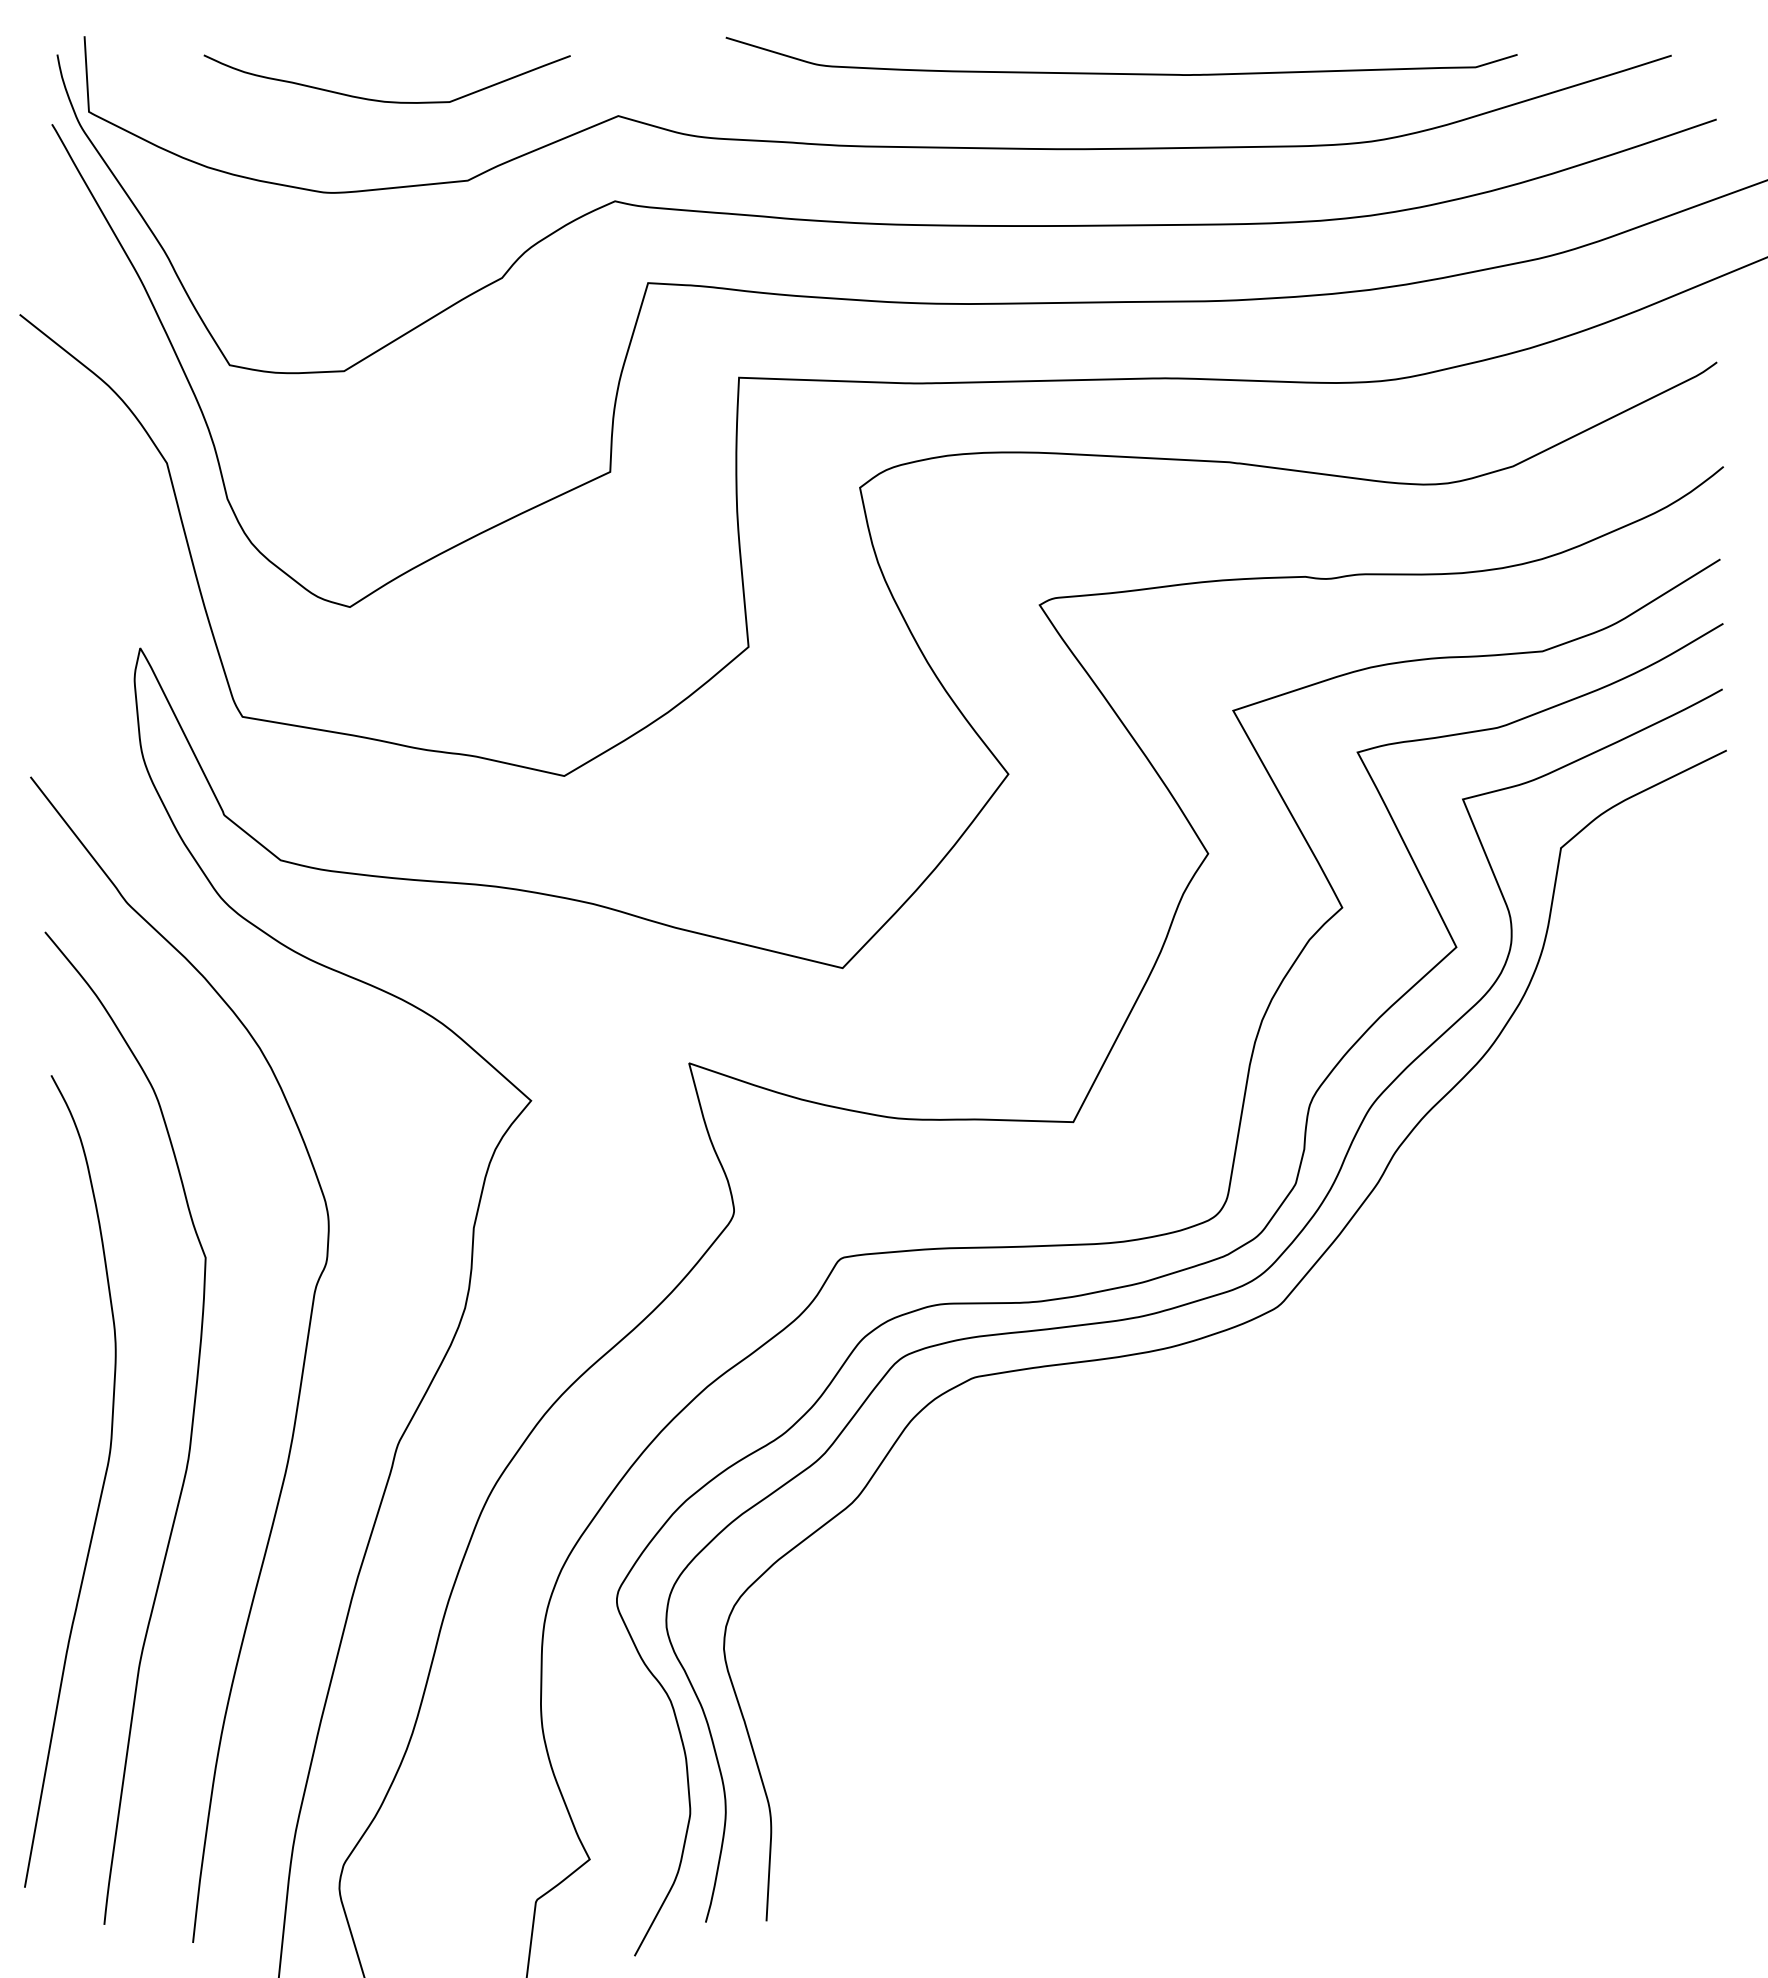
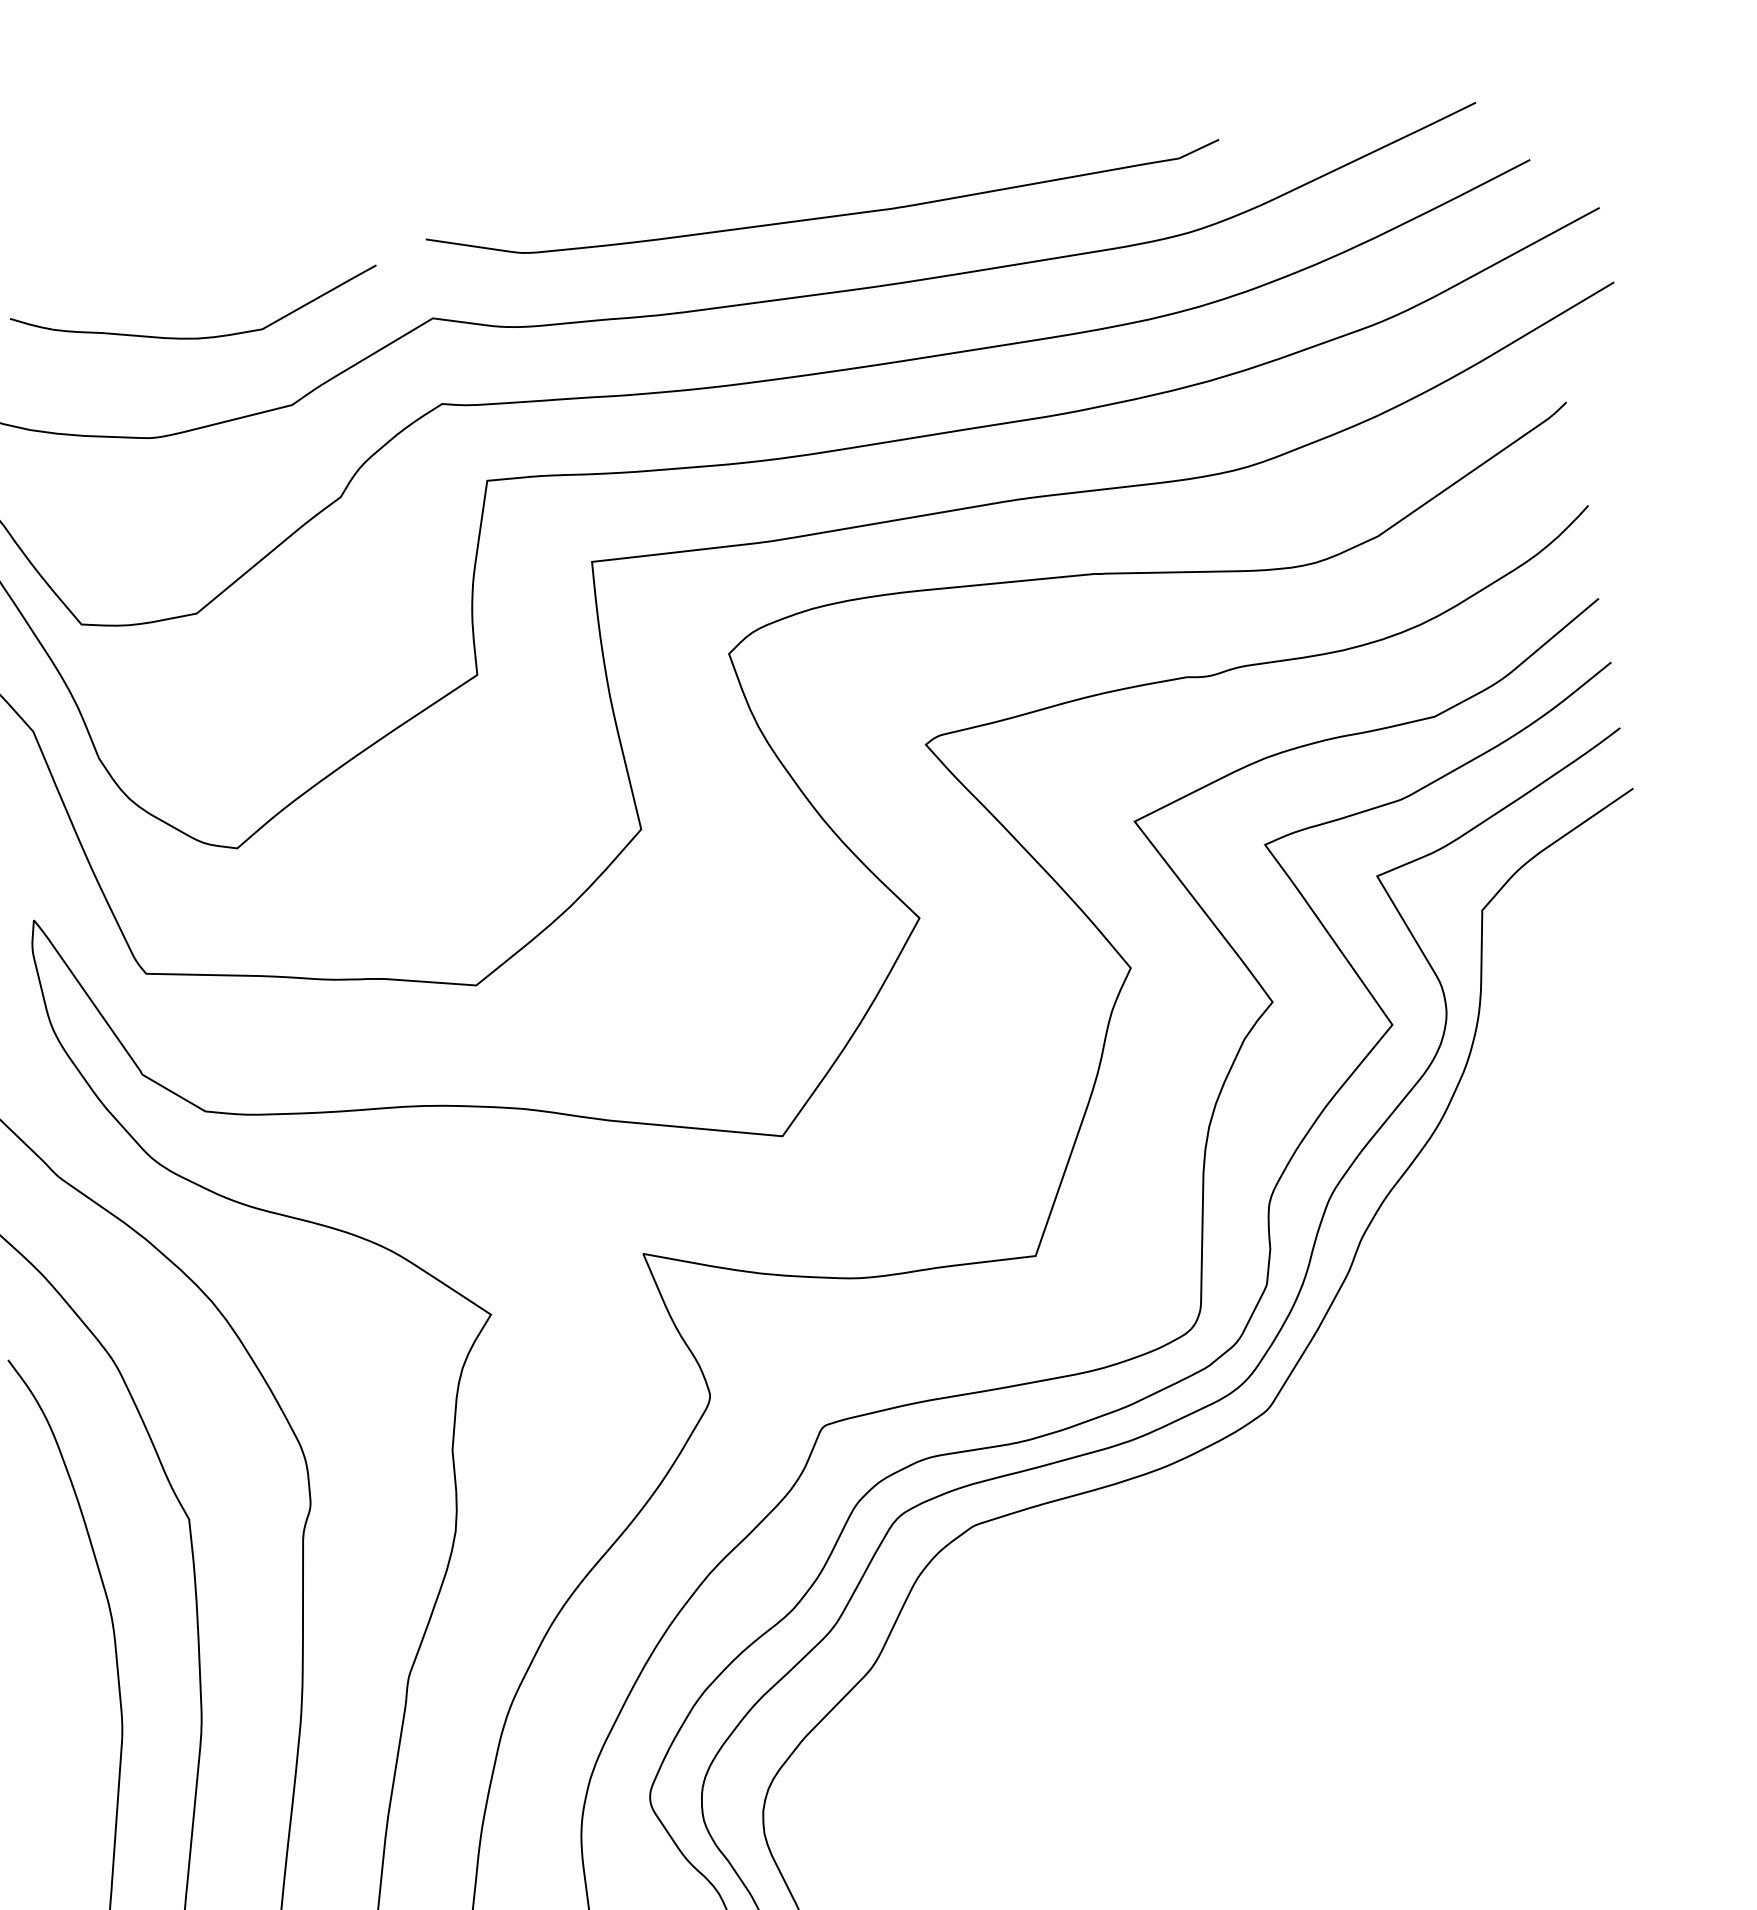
curve: (1121, 73) -> (826, 216), moved

